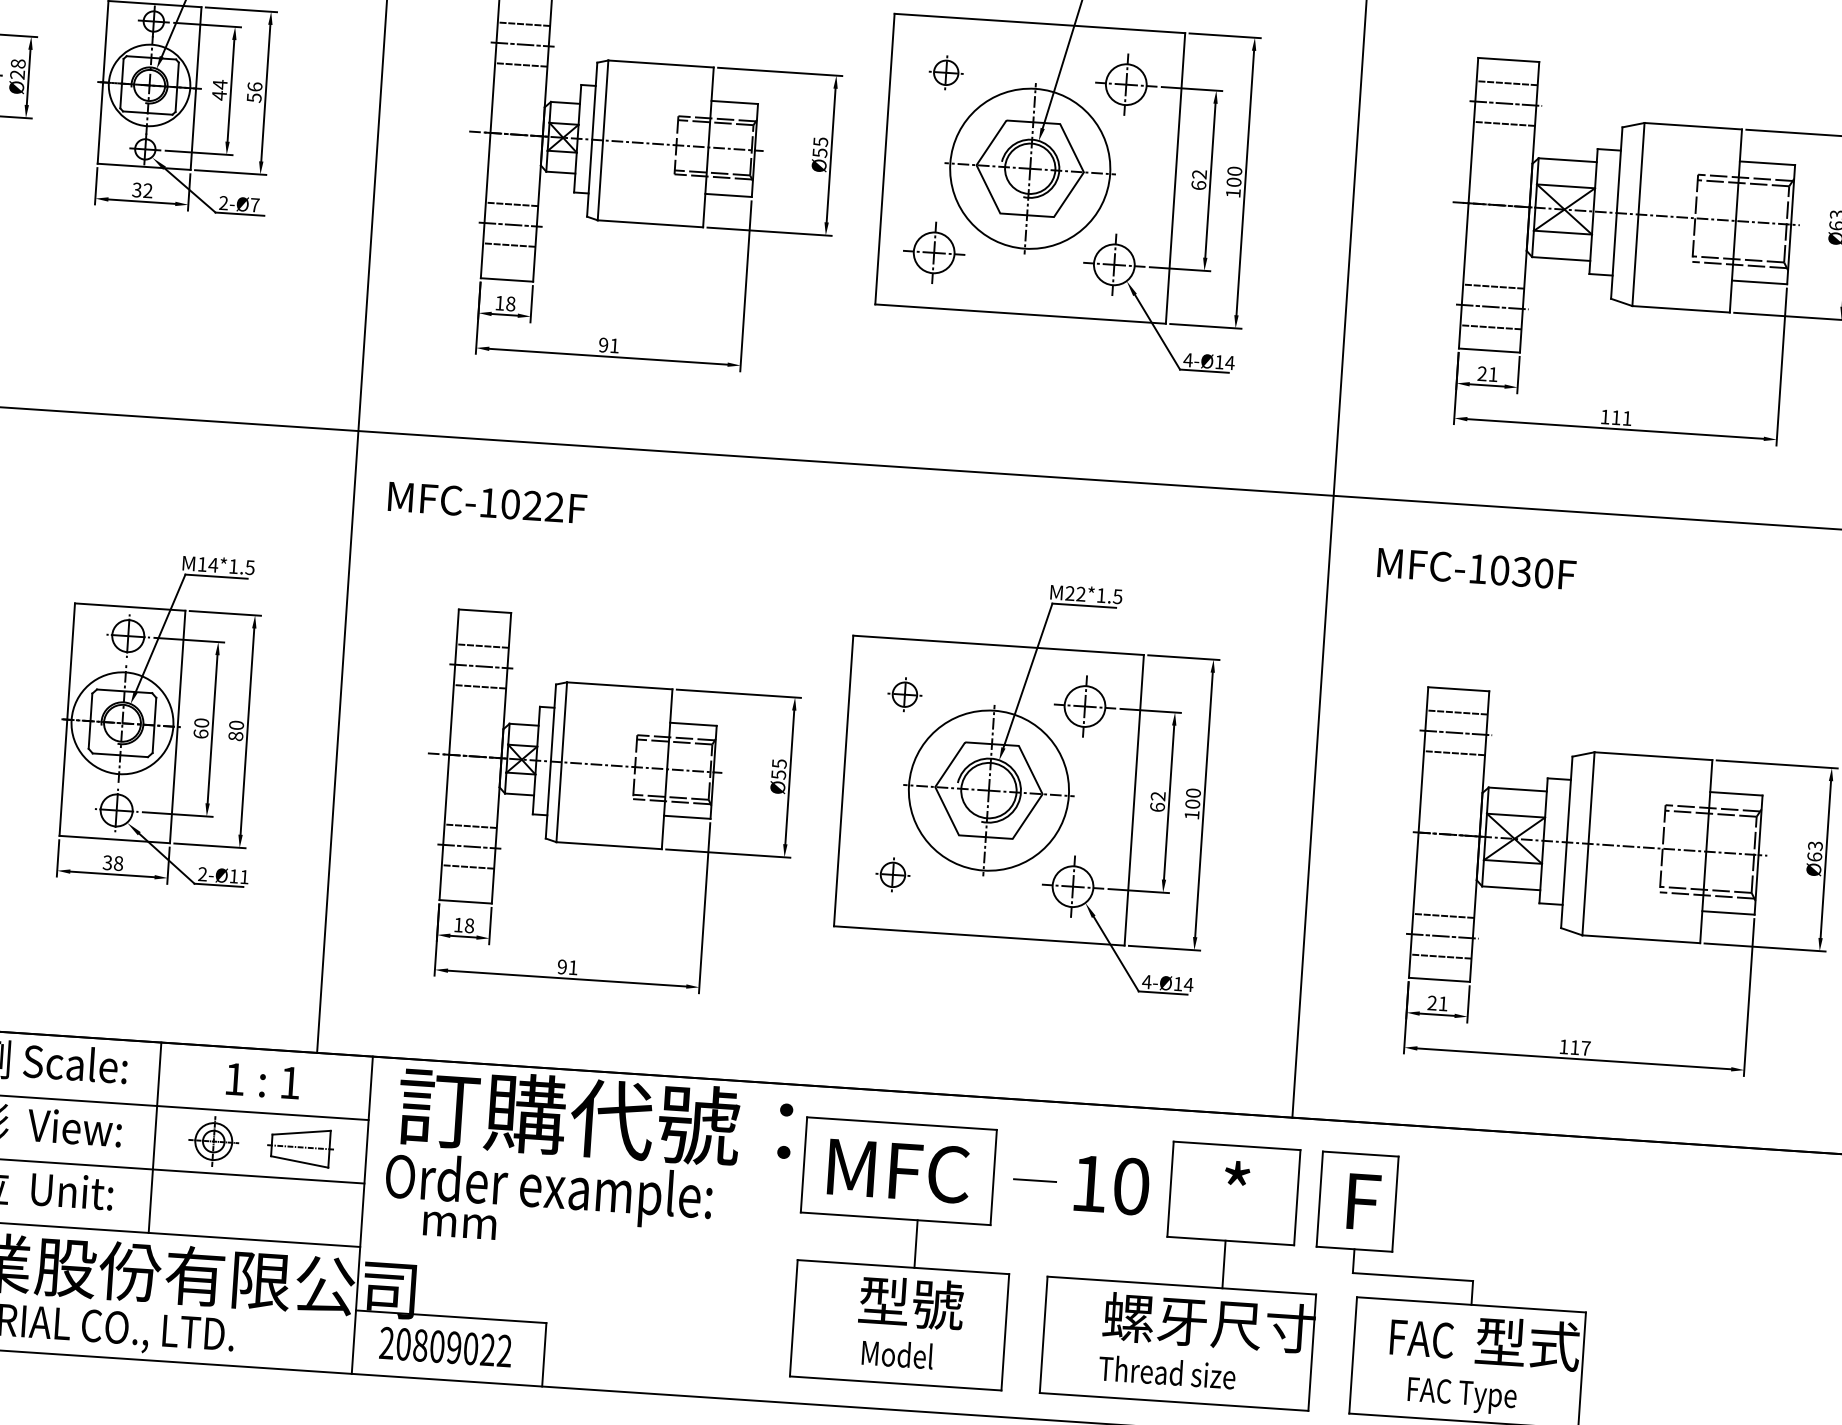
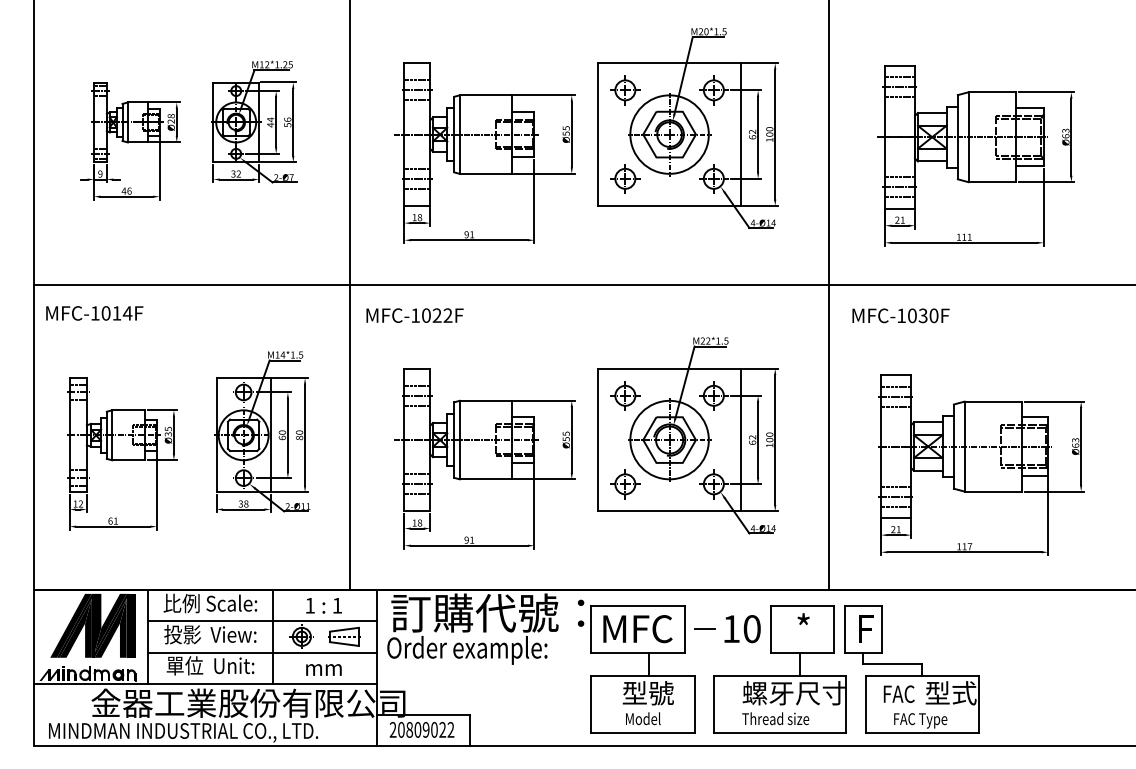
part: (946, 73) -> (625, 90), size x1.67
part: (905, 693) -> (625, 395), size x1.67
part: (893, 875) -> (625, 484), size x1.67
text: (458, 1224) -> (323, 669), moved

